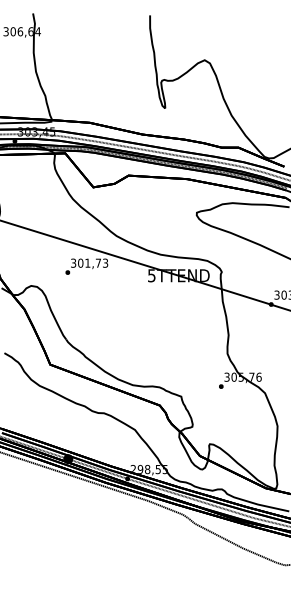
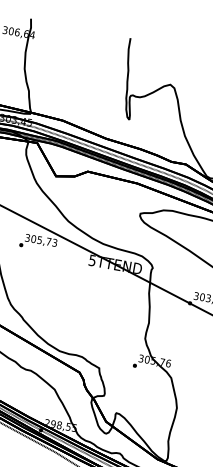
text: (87, 262) -> (39, 239), 301,73 -> 305,73

